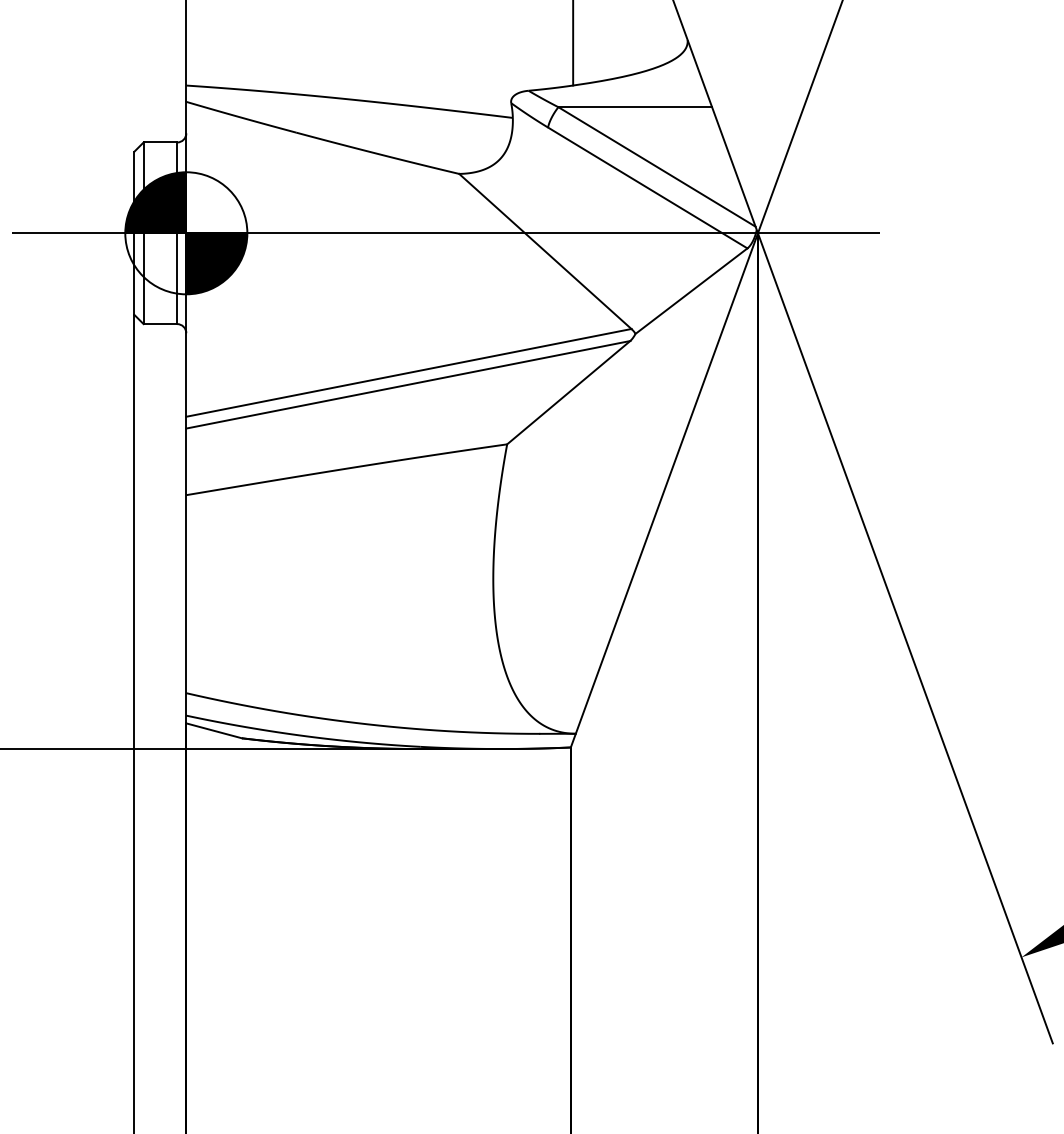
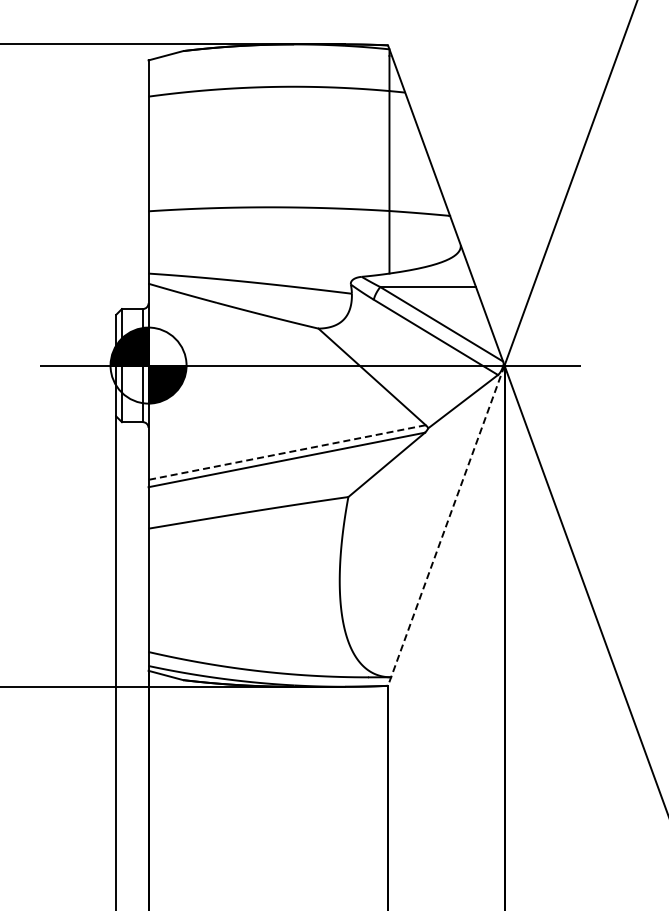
line: (407, 372) -> (286, 452), solid -> dashed
line: (664, 491) -> (446, 526), solid -> dashed

